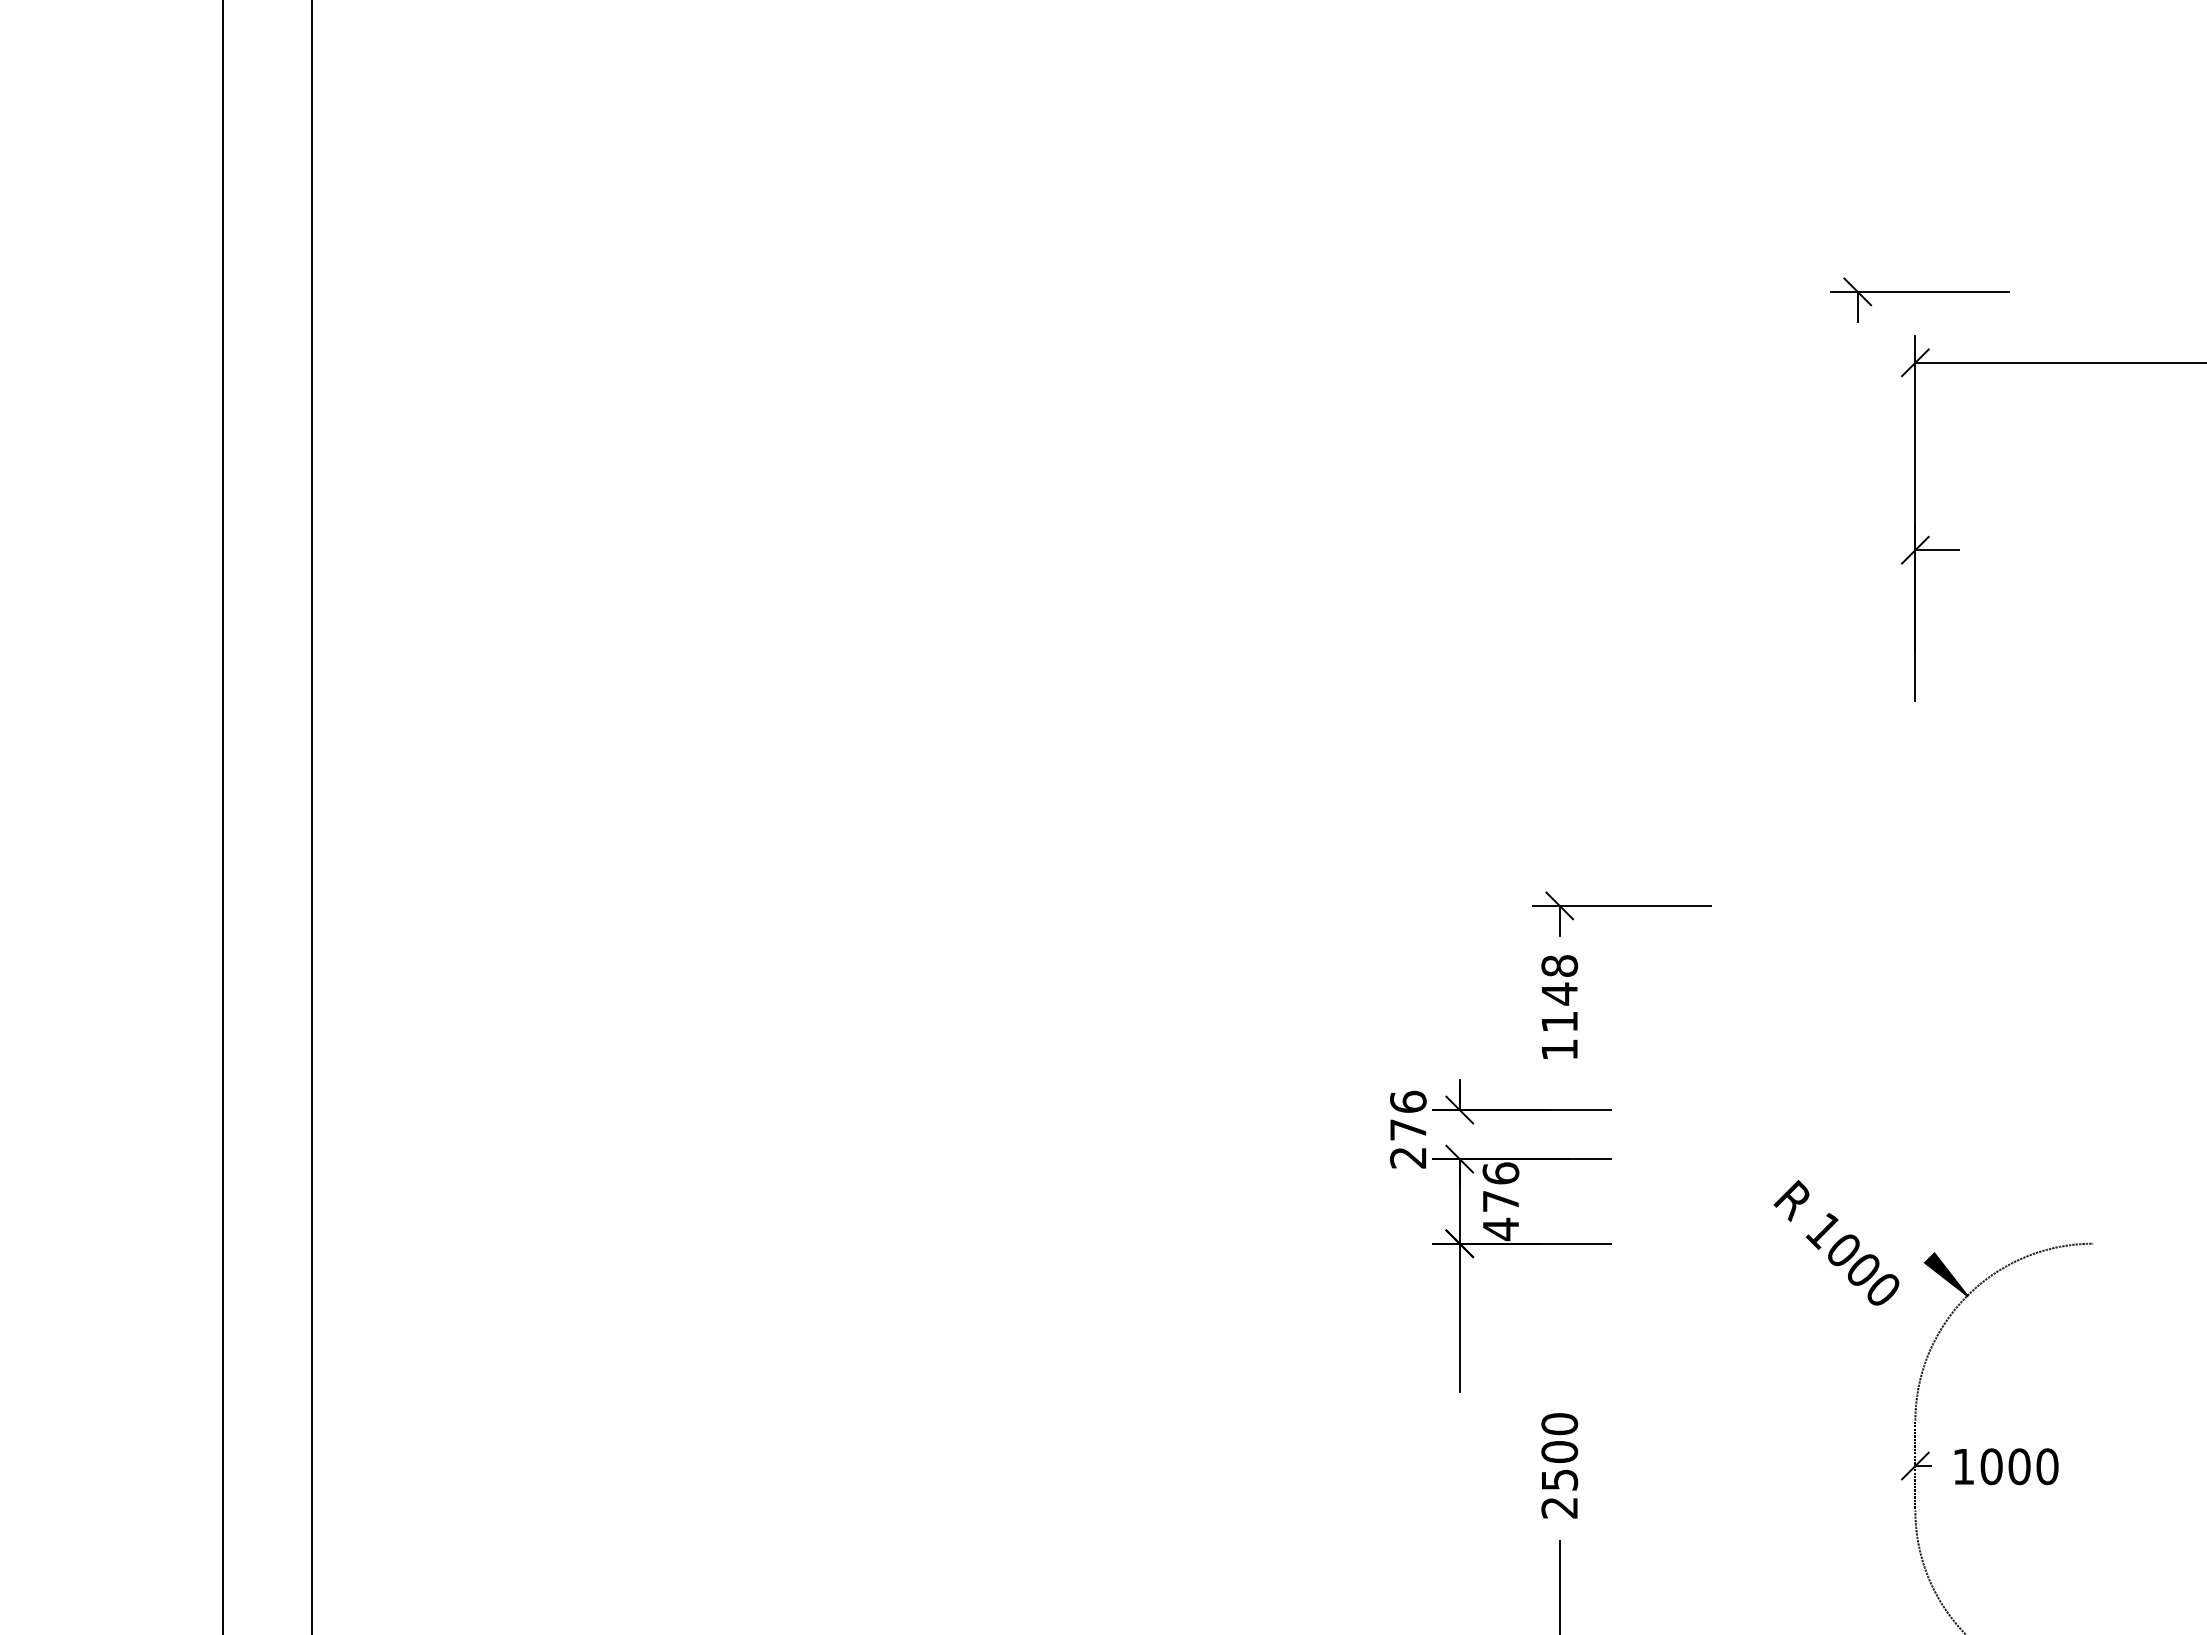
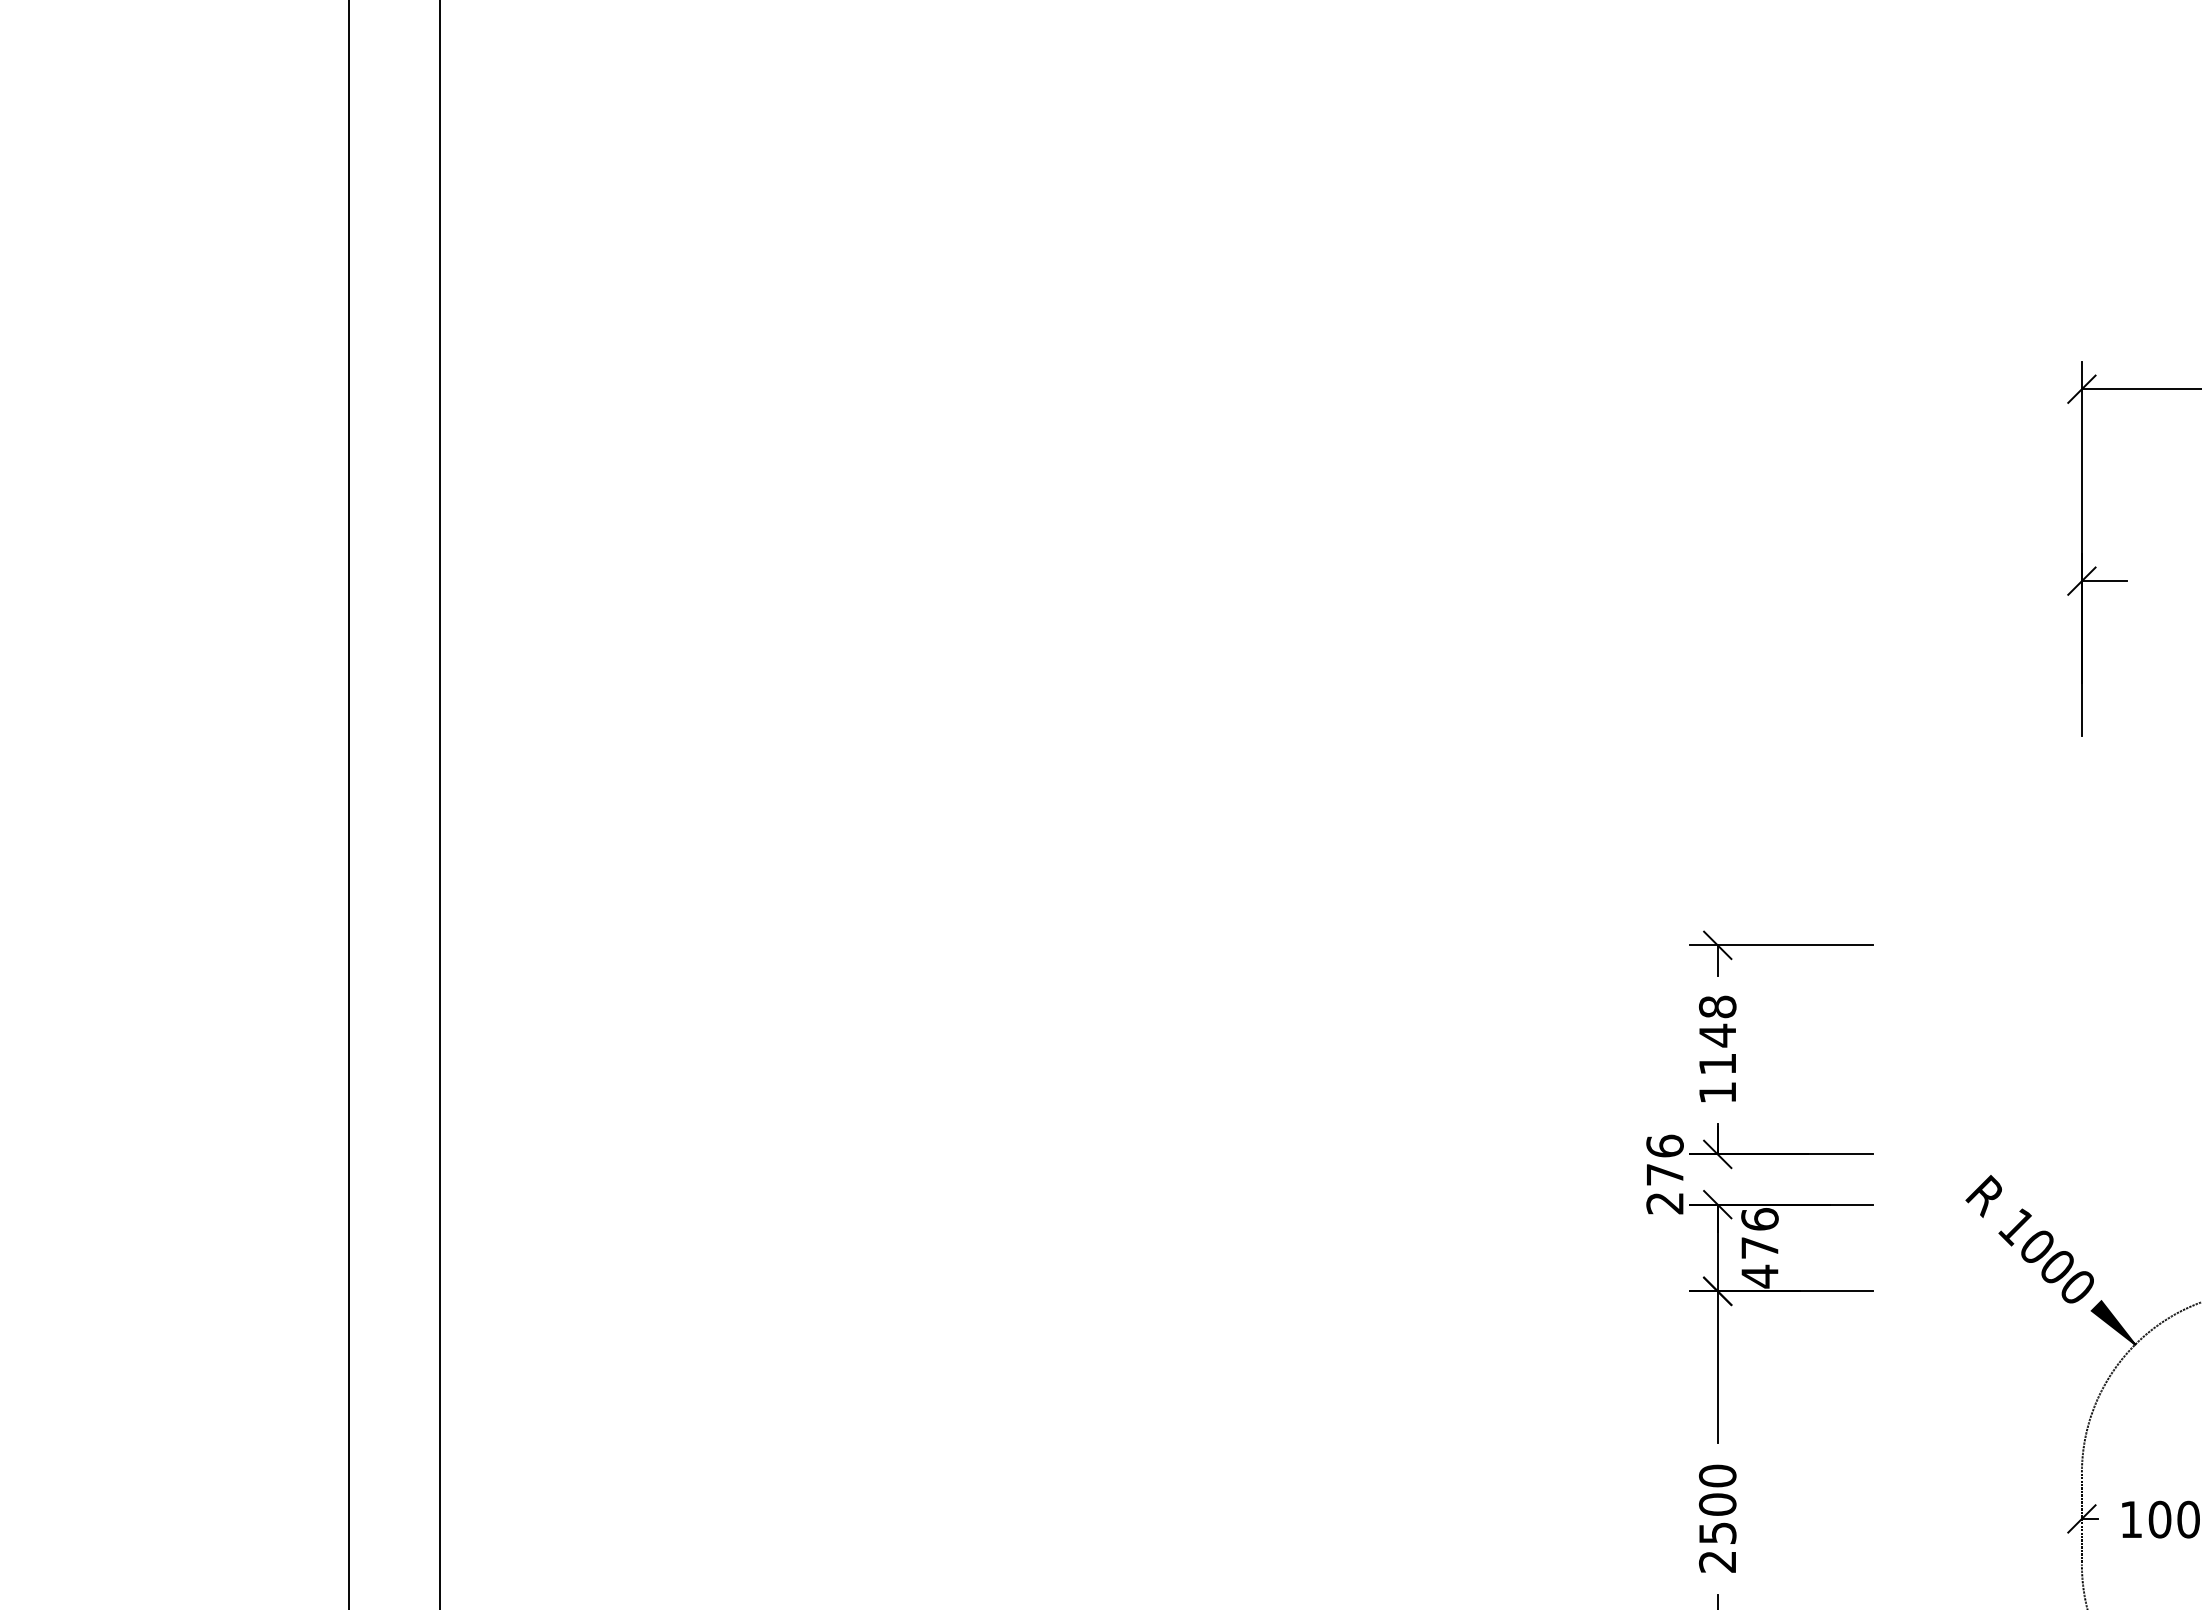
part: (1919, 292) -> (2086, 317), removed
part: (1500, 1235) -> (1759, 1282), moved
text: (1836, 1242) -> (2029, 1238), moved

